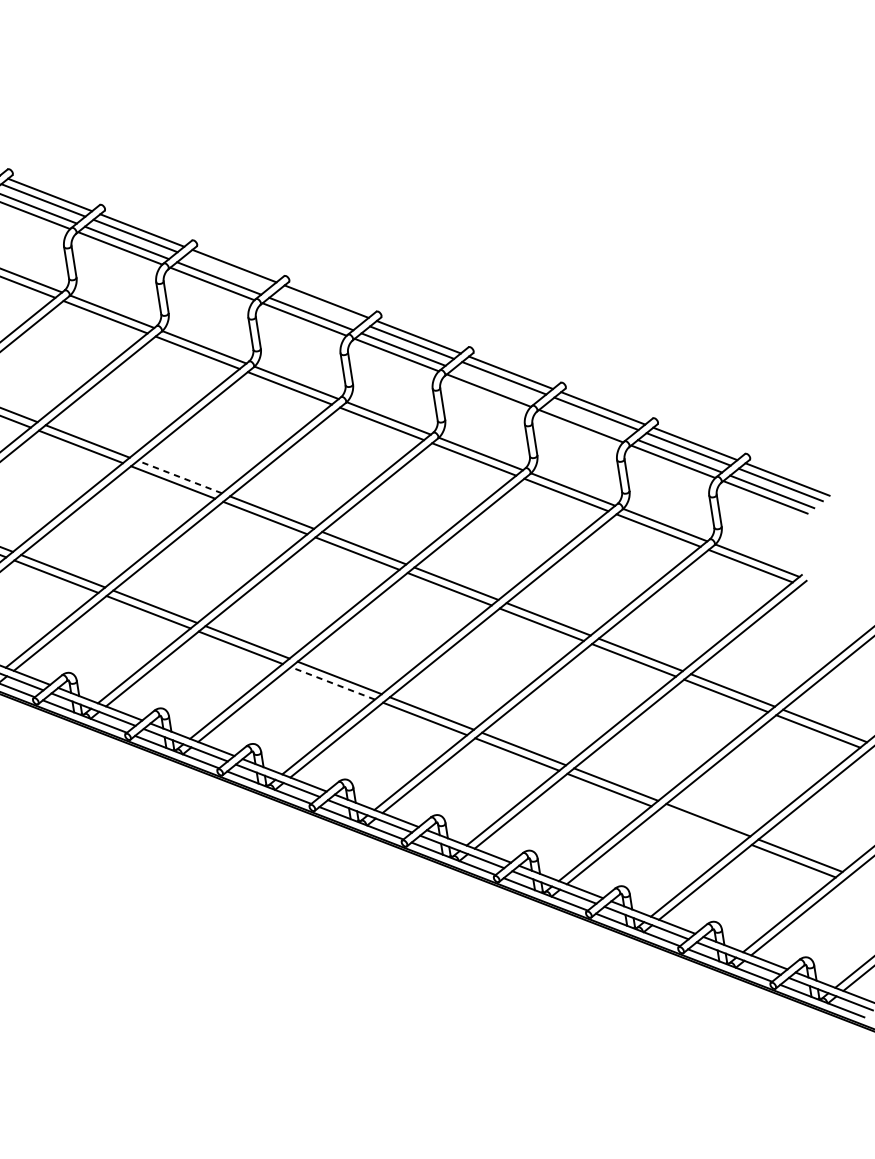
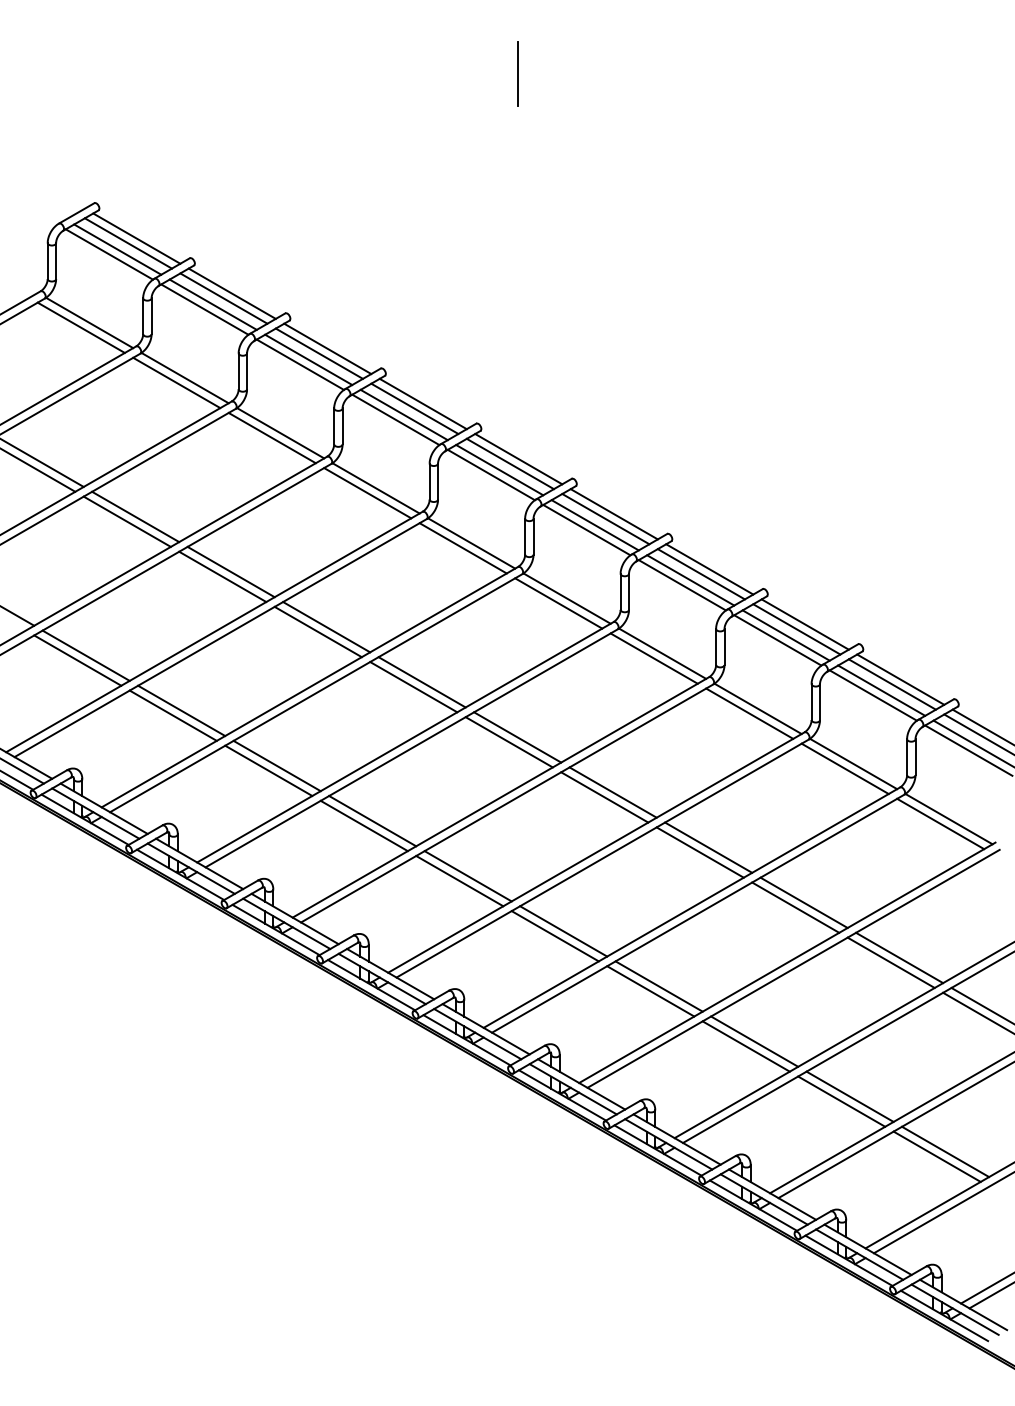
line: (227, 271) -> (414, 408), added
line: (319, 306) -> (509, 463), added
line: (495, 385) -> (690, 580), added
line: (587, 420) -> (785, 635), added
line: (179, 476) -> (326, 626), dashed -> solid
line: (332, 682) -> (459, 880), dashed -> solid
line: (701, 825) -> (841, 1101), added

